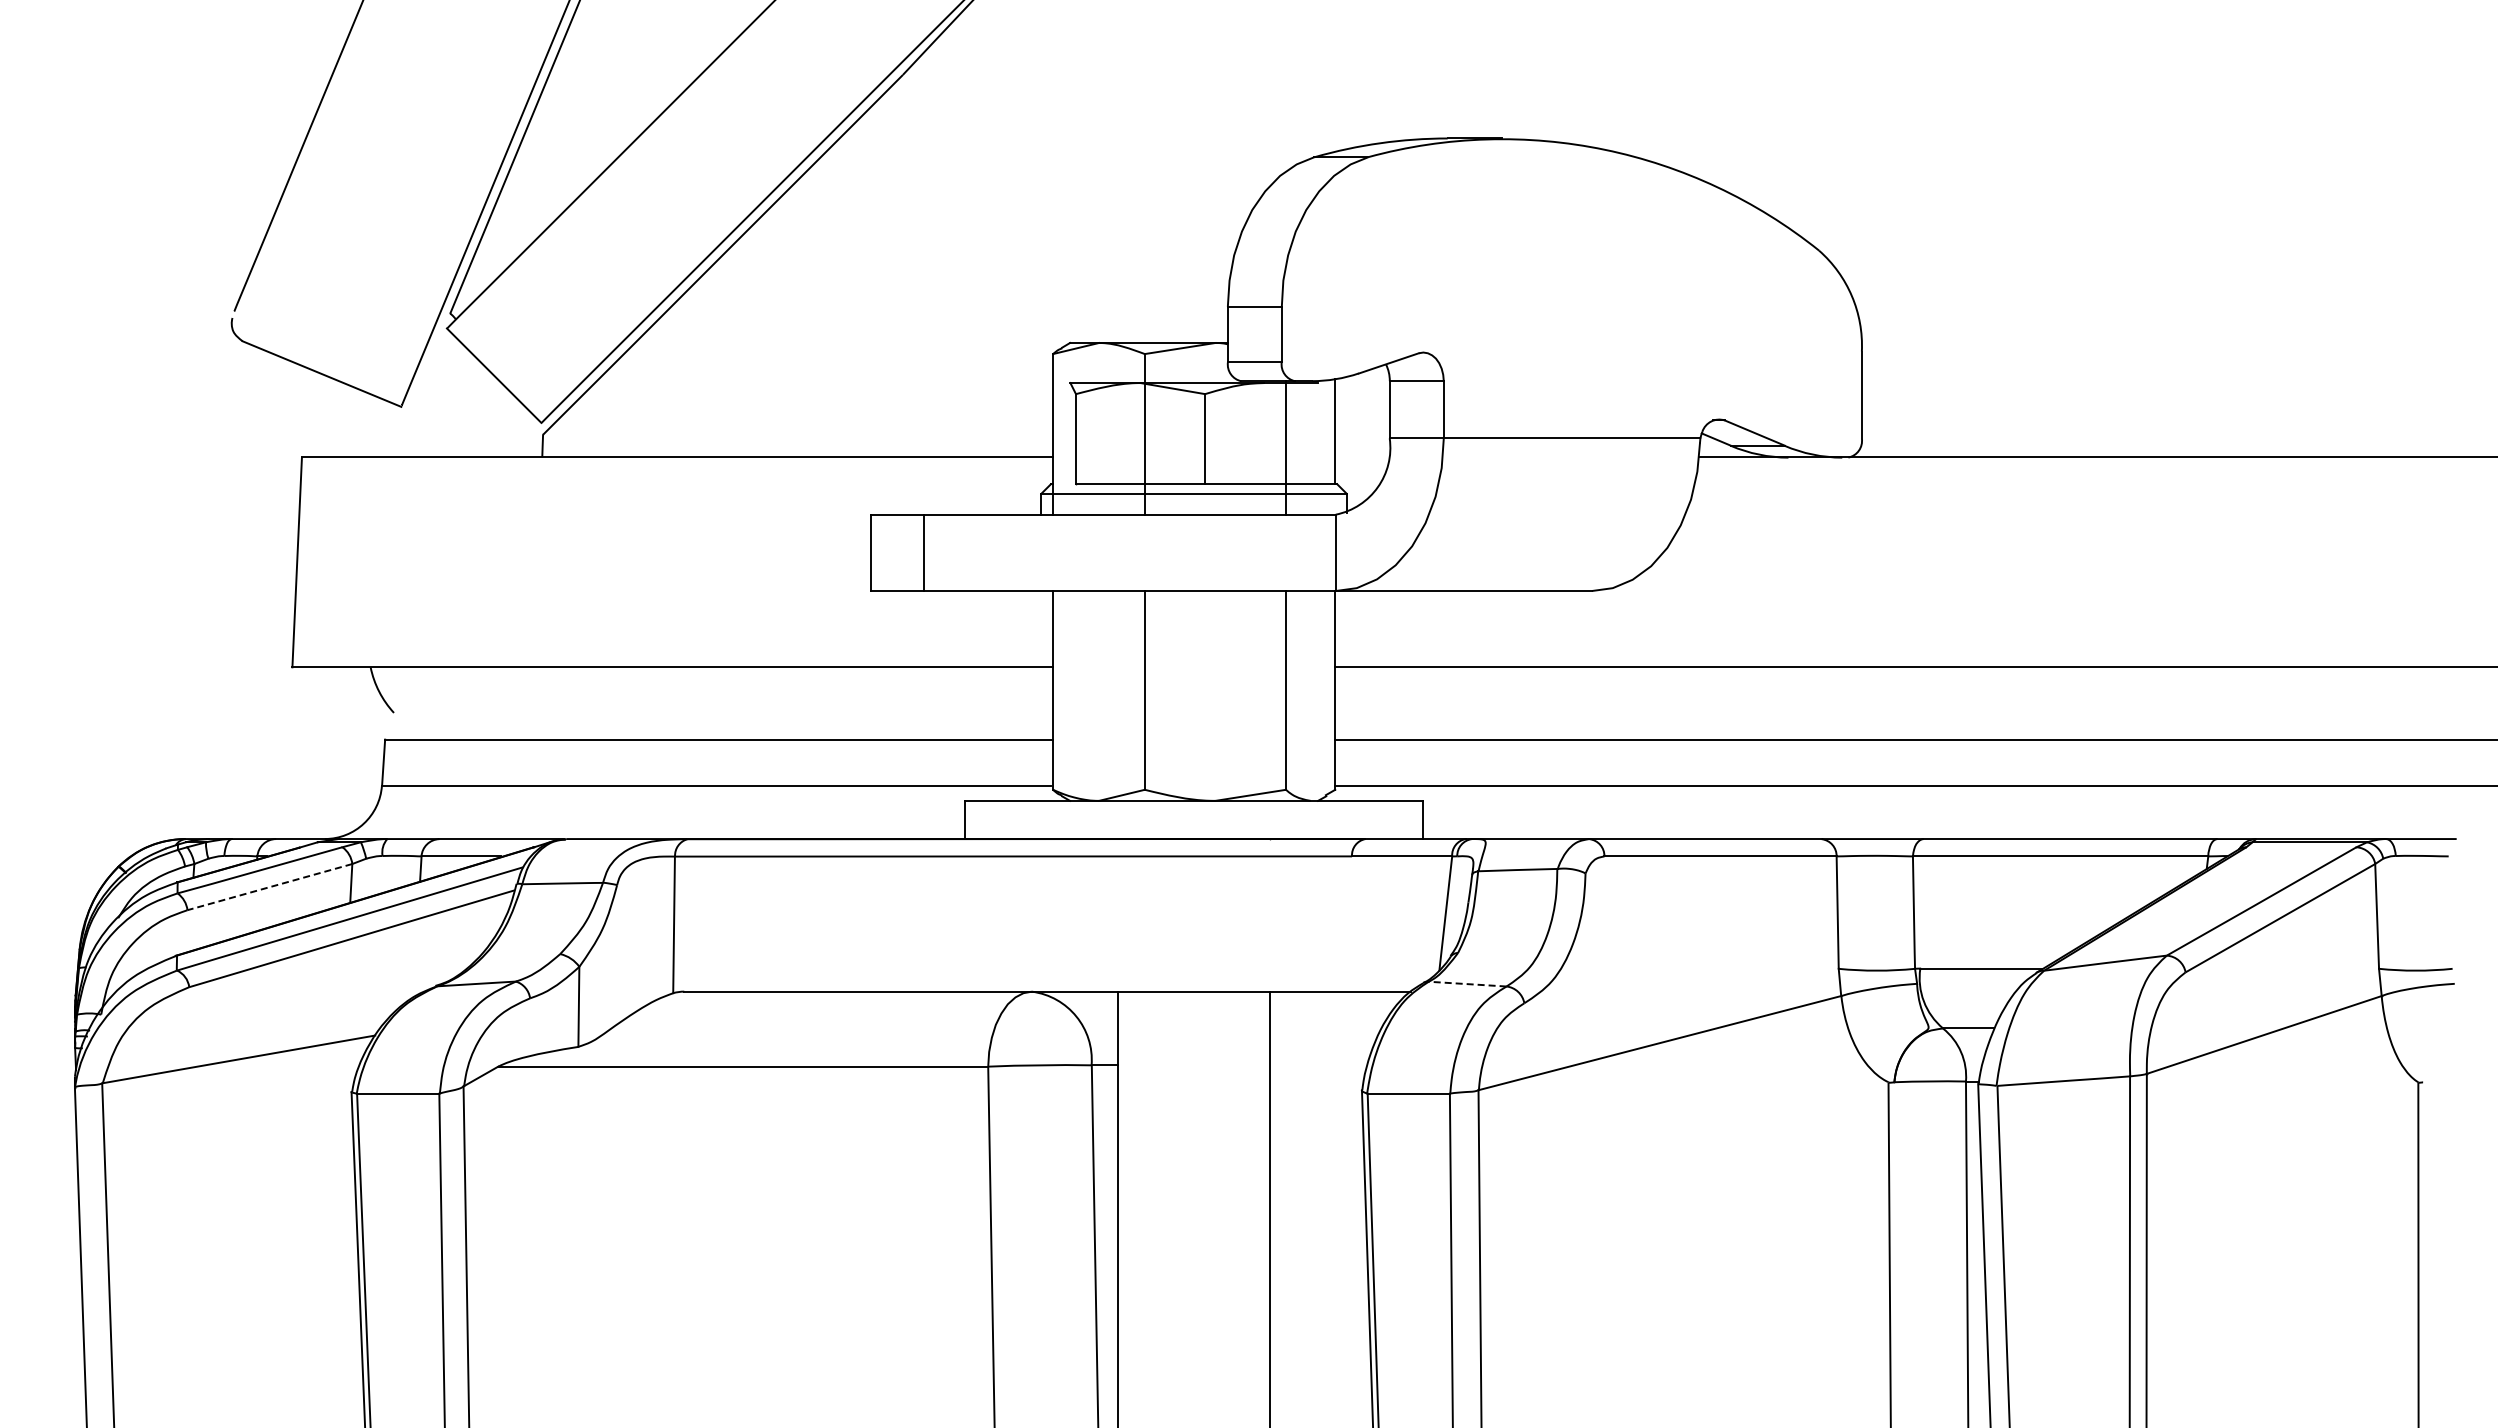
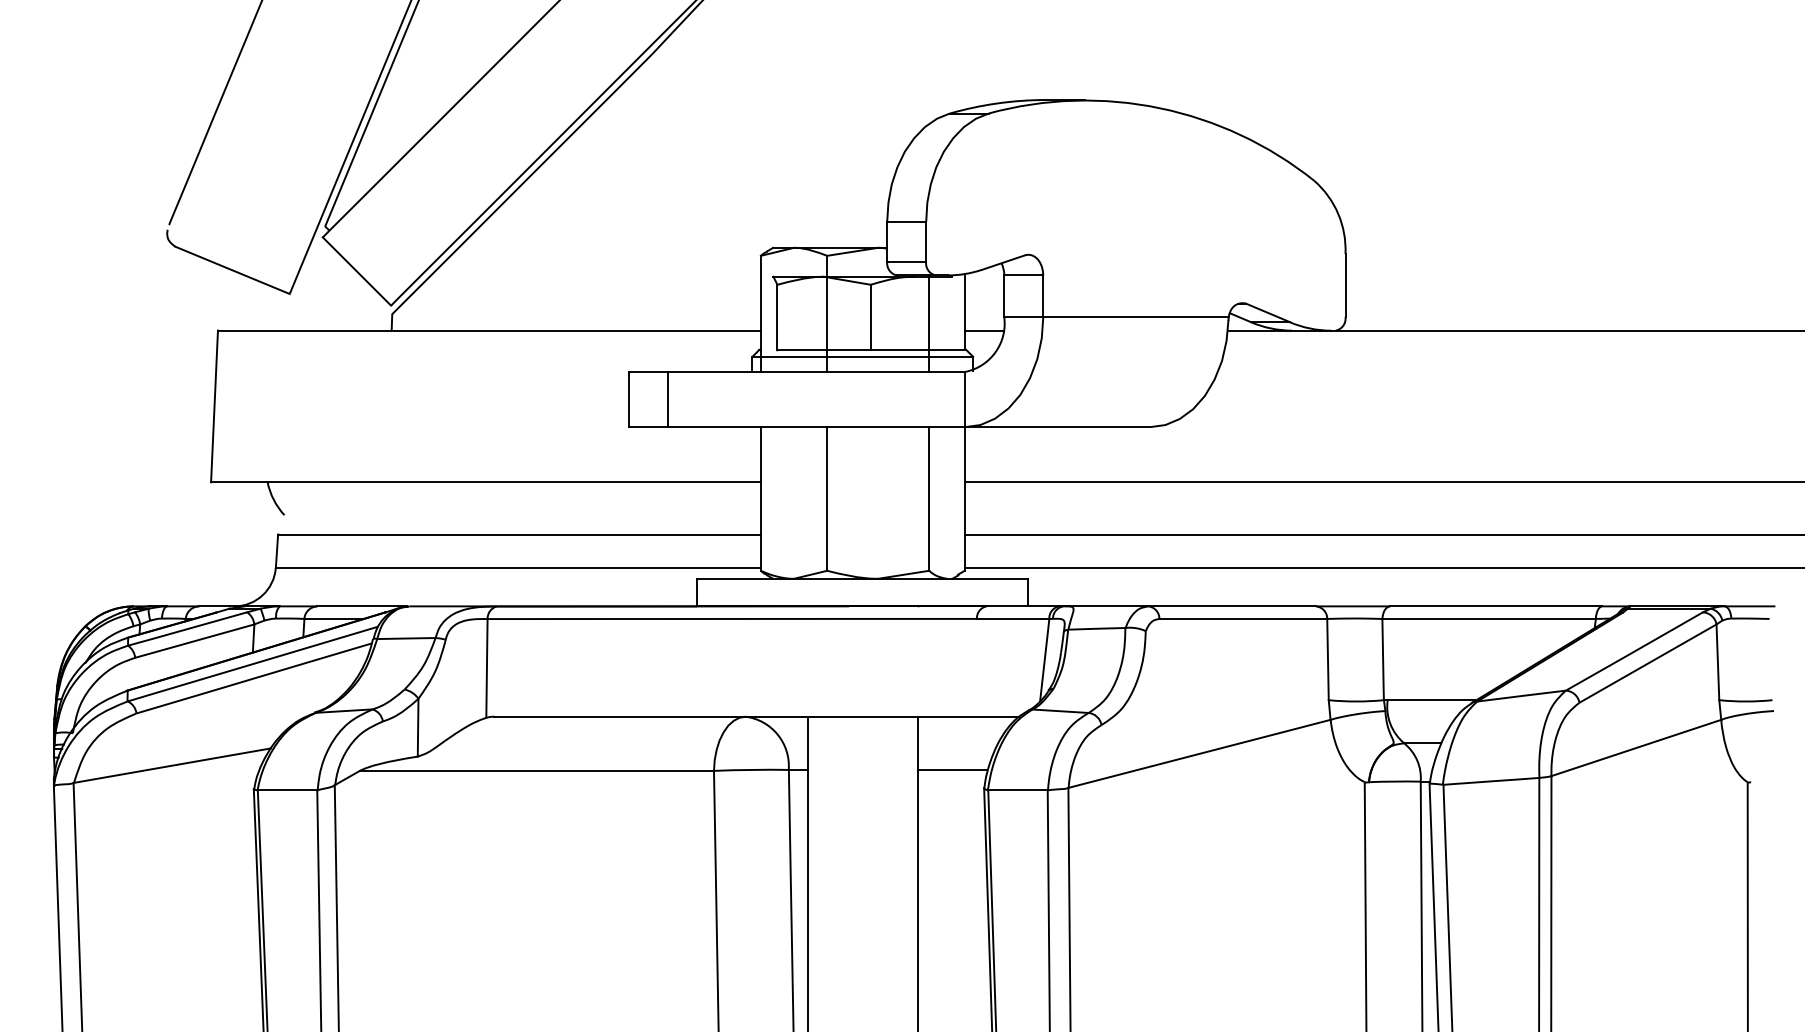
line: (1361, 457) -> (983, 330), added
line: (269, 887) -> (194, 641), dashed -> solid
line: (1467, 984) -> (1060, 711), dashed -> solid
line: (1317, 1065) -> (952, 770), added

